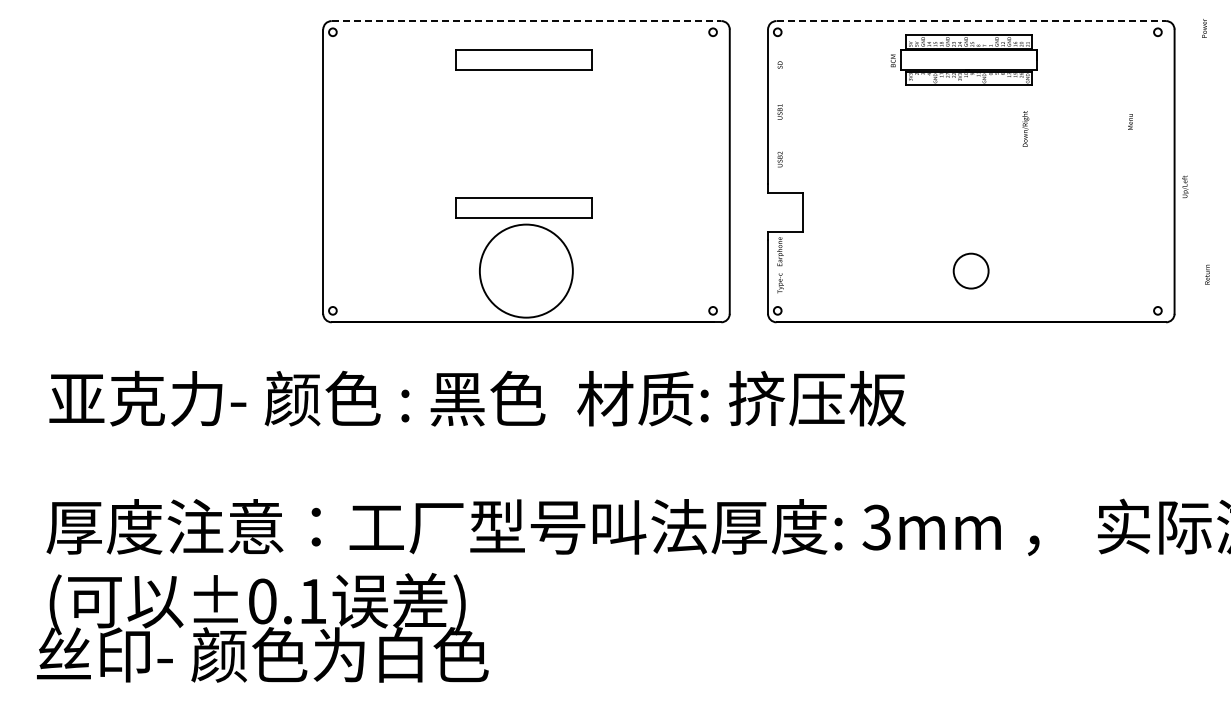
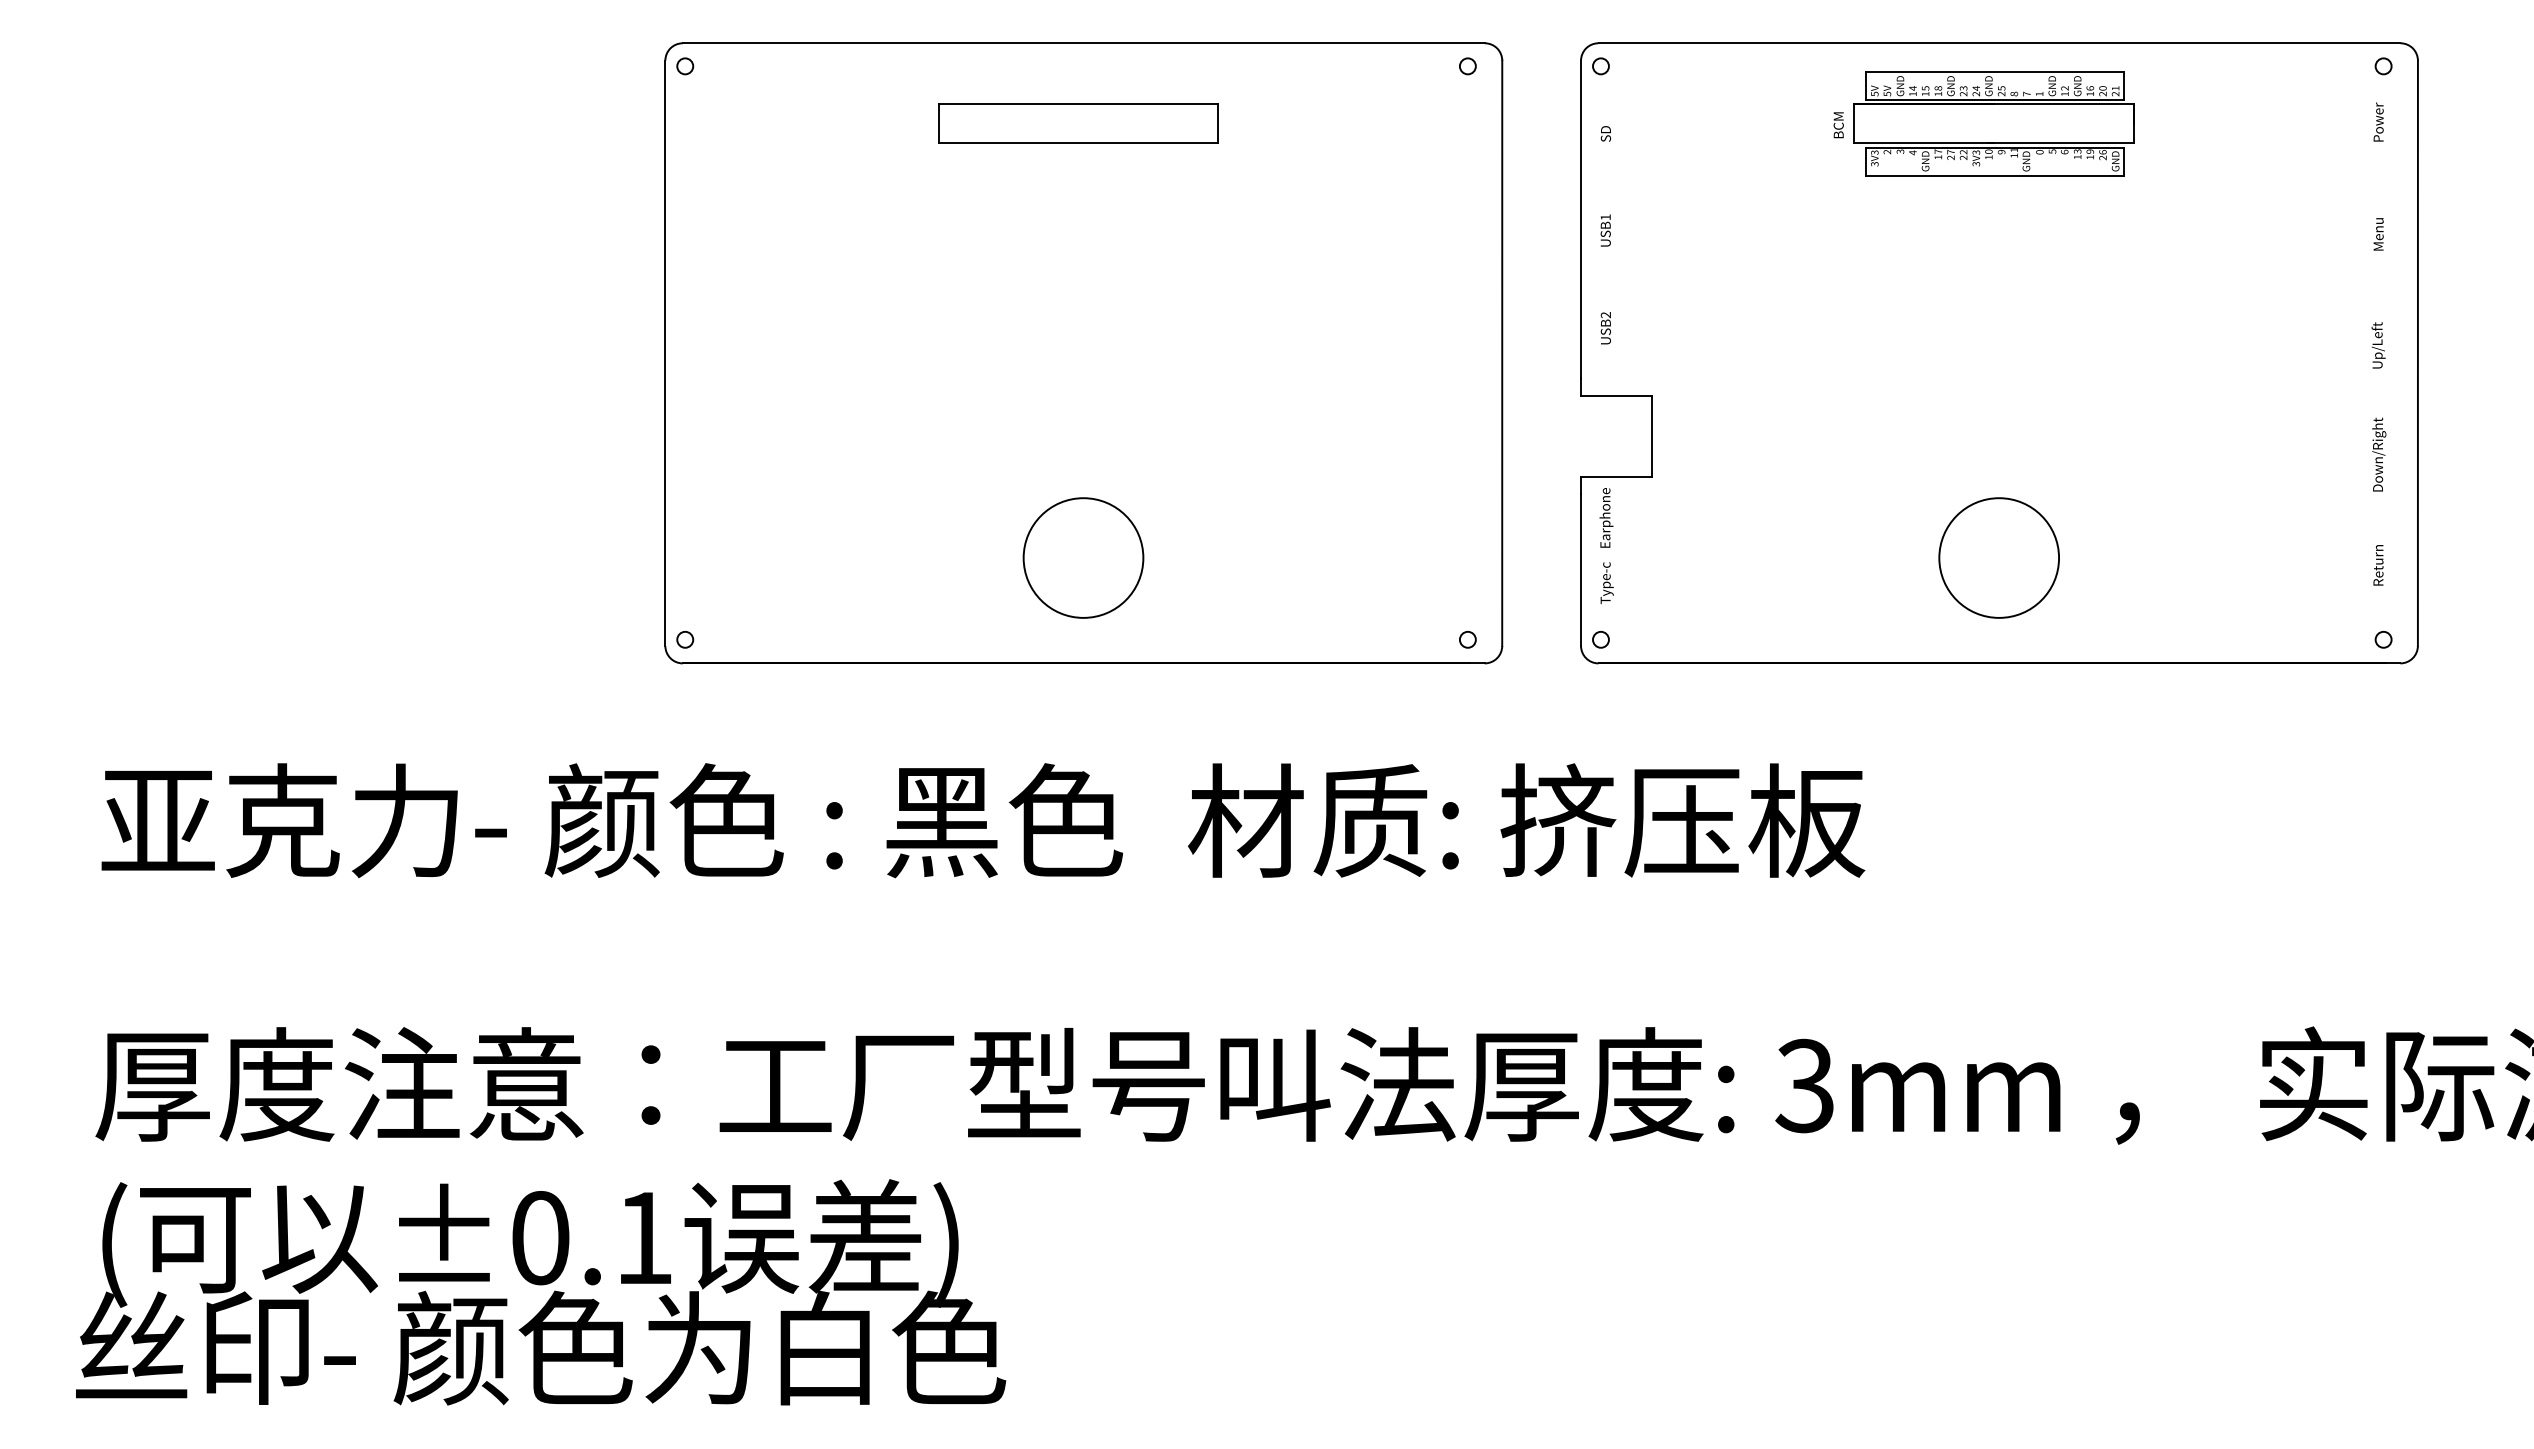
line: (526, 21) -> (1083, 44), dashed -> solid
line: (971, 21) -> (1999, 44), dashed -> solid
text: (1204, 28) -> (2378, 122), moved
text: (1130, 121) -> (2378, 233), moved
text: (1025, 128) -> (2378, 453), moved
text: (1185, 186) -> (2378, 344), moved
part: (523, 207) -> (1077, 427), removed
circle: (526, 271) -> (1083, 558), size x0.62
circle: (971, 271) -> (1999, 558), size x1.67
text: (1207, 274) -> (2378, 564), moved

